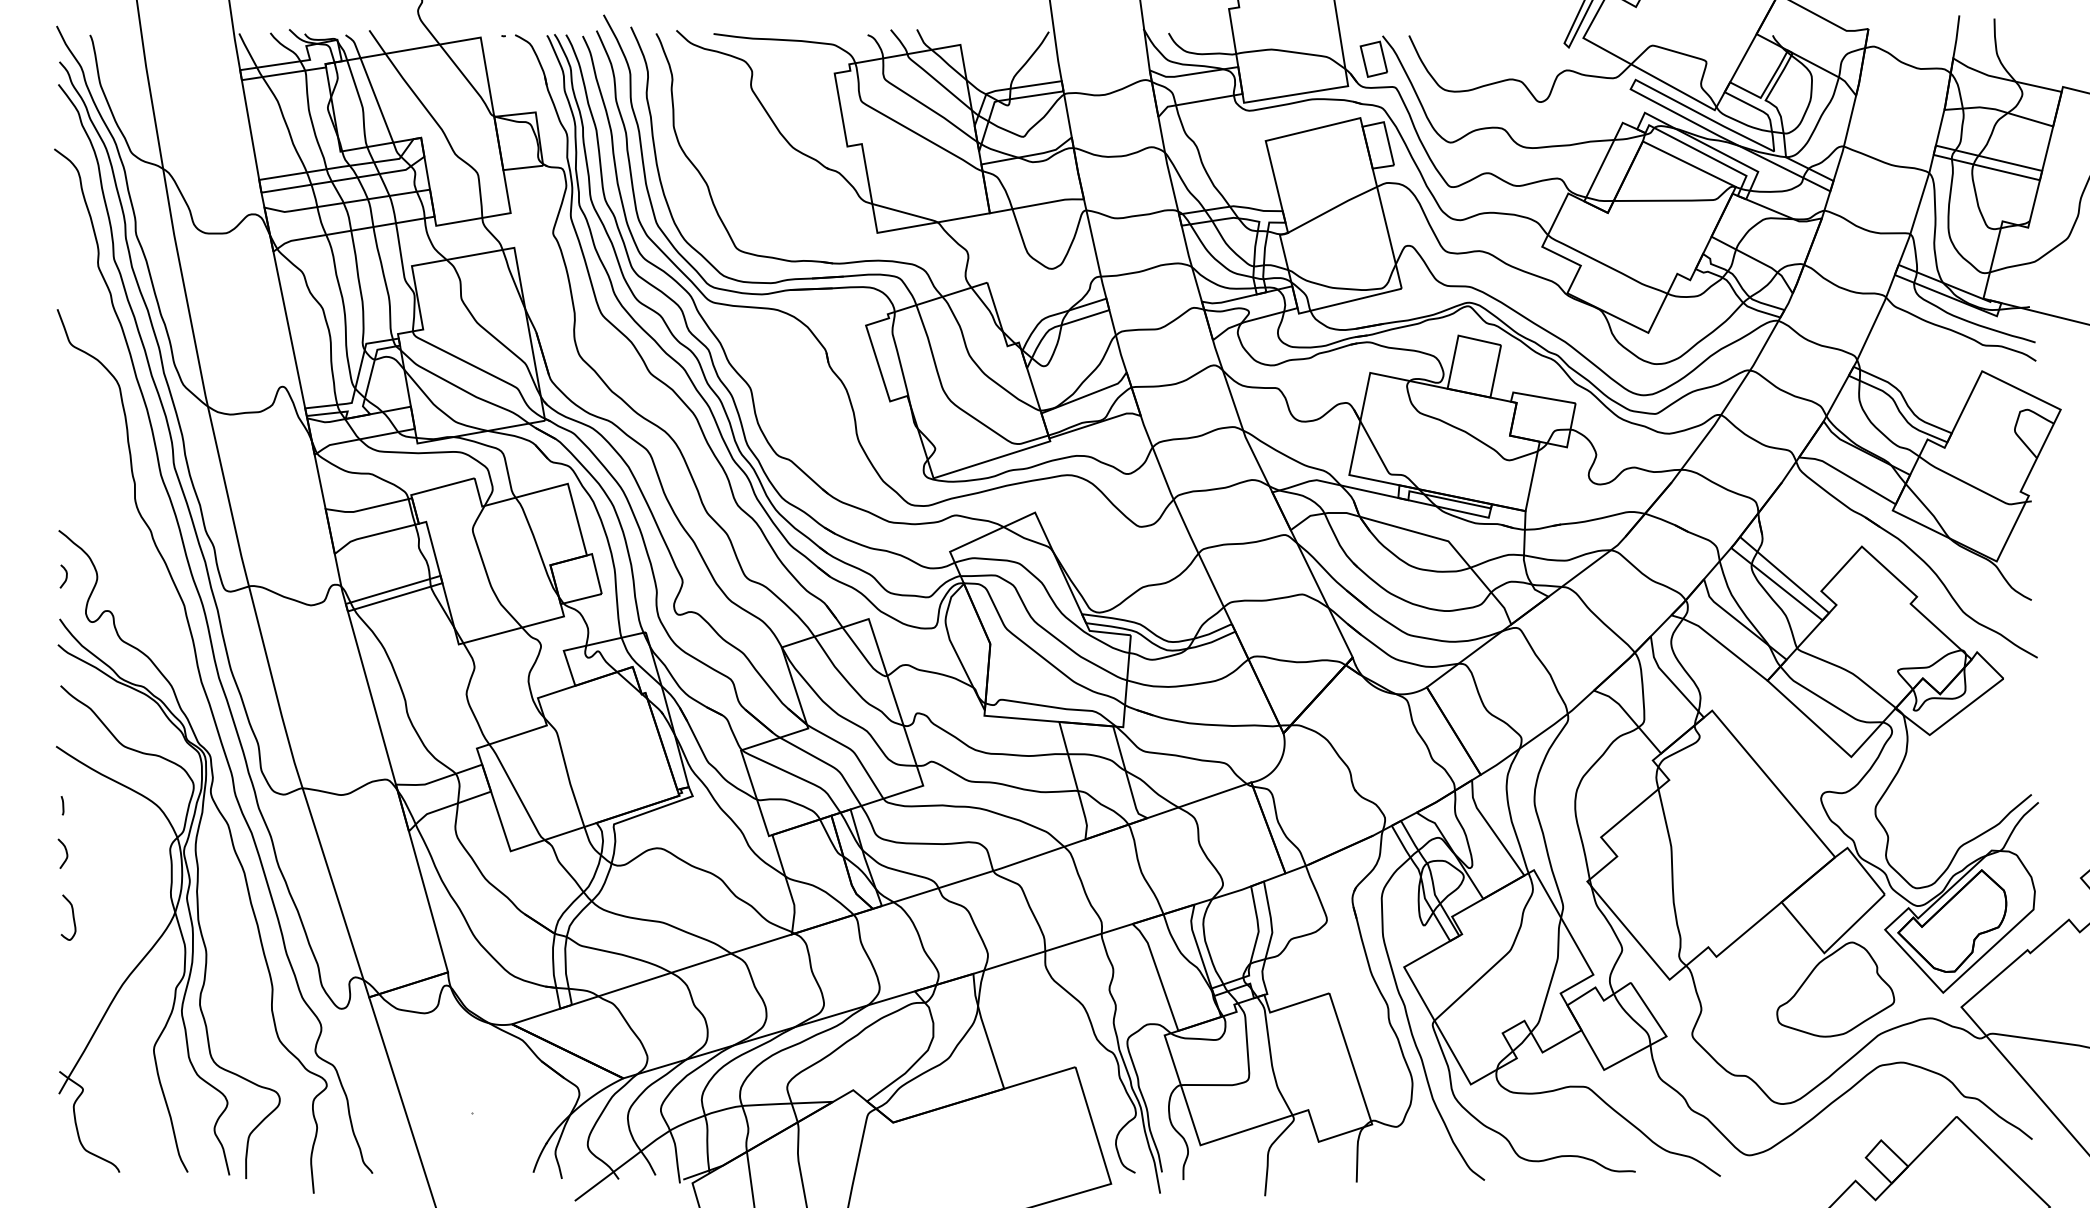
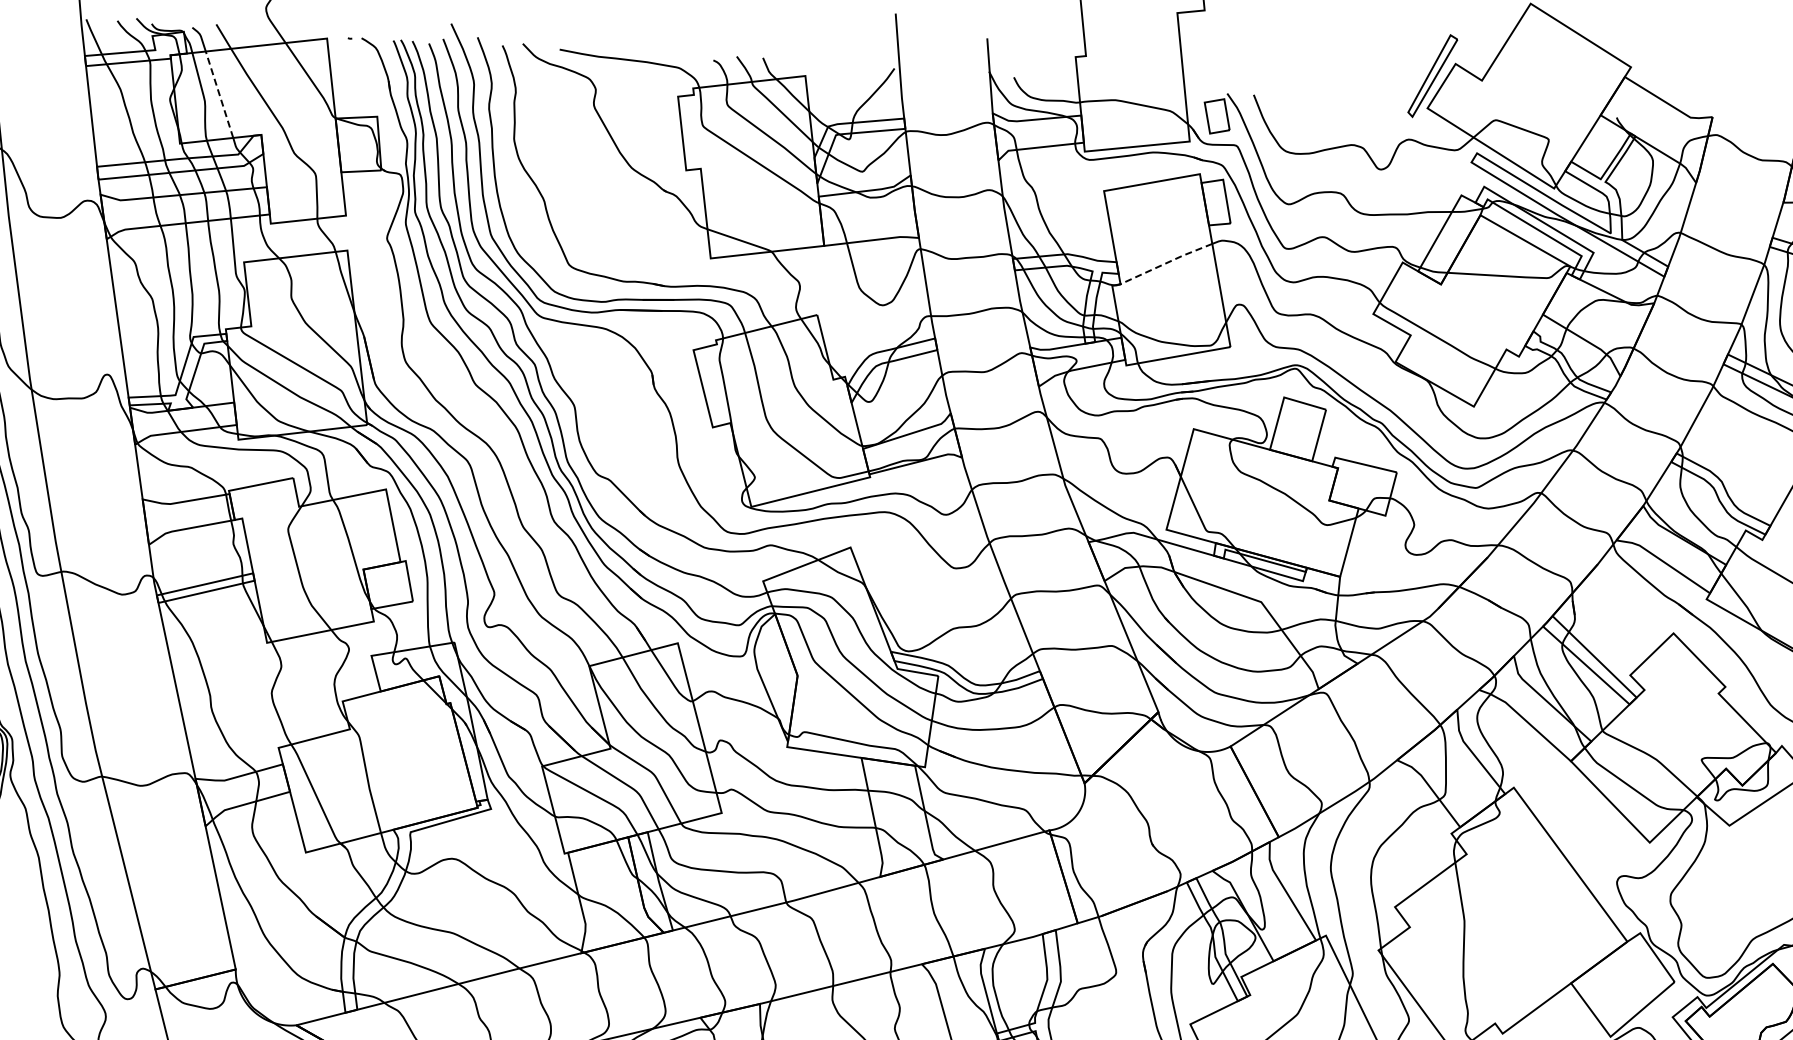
line: (376, 99) -> (219, 93), solid -> dashed
line: (1332, 208) -> (1166, 262), solid -> dashed

